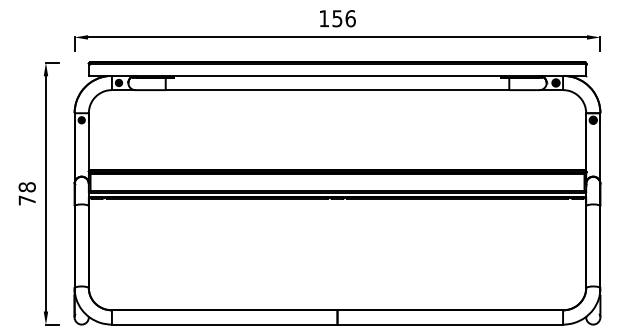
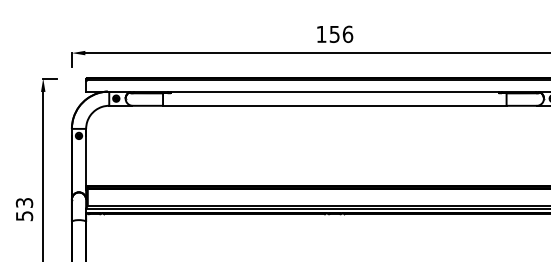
text: (26, 193) -> (23, 209), 78 -> 53

